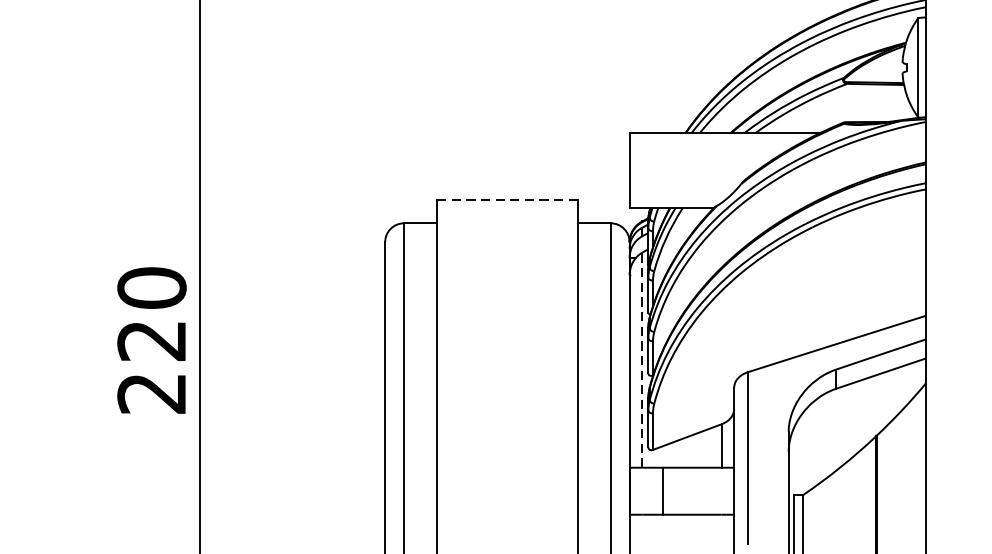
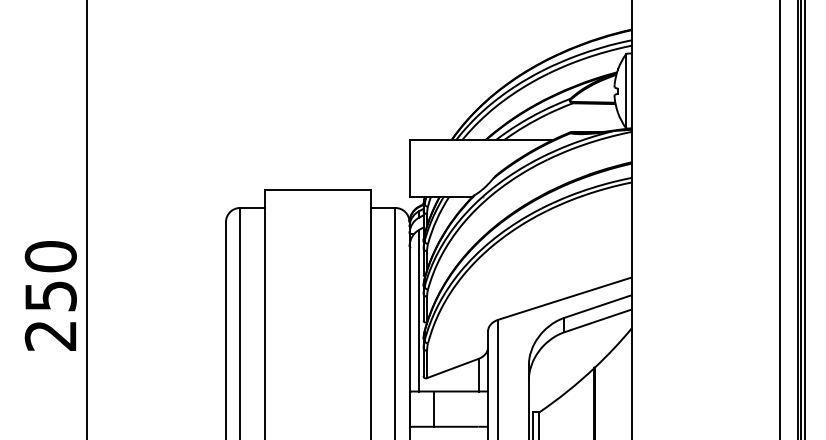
line: (507, 200) -> (317, 190), dashed -> solid
text: (151, 341) -> (50, 296), 220 -> 250
line: (641, 359) -> (418, 310), dashed -> solid

